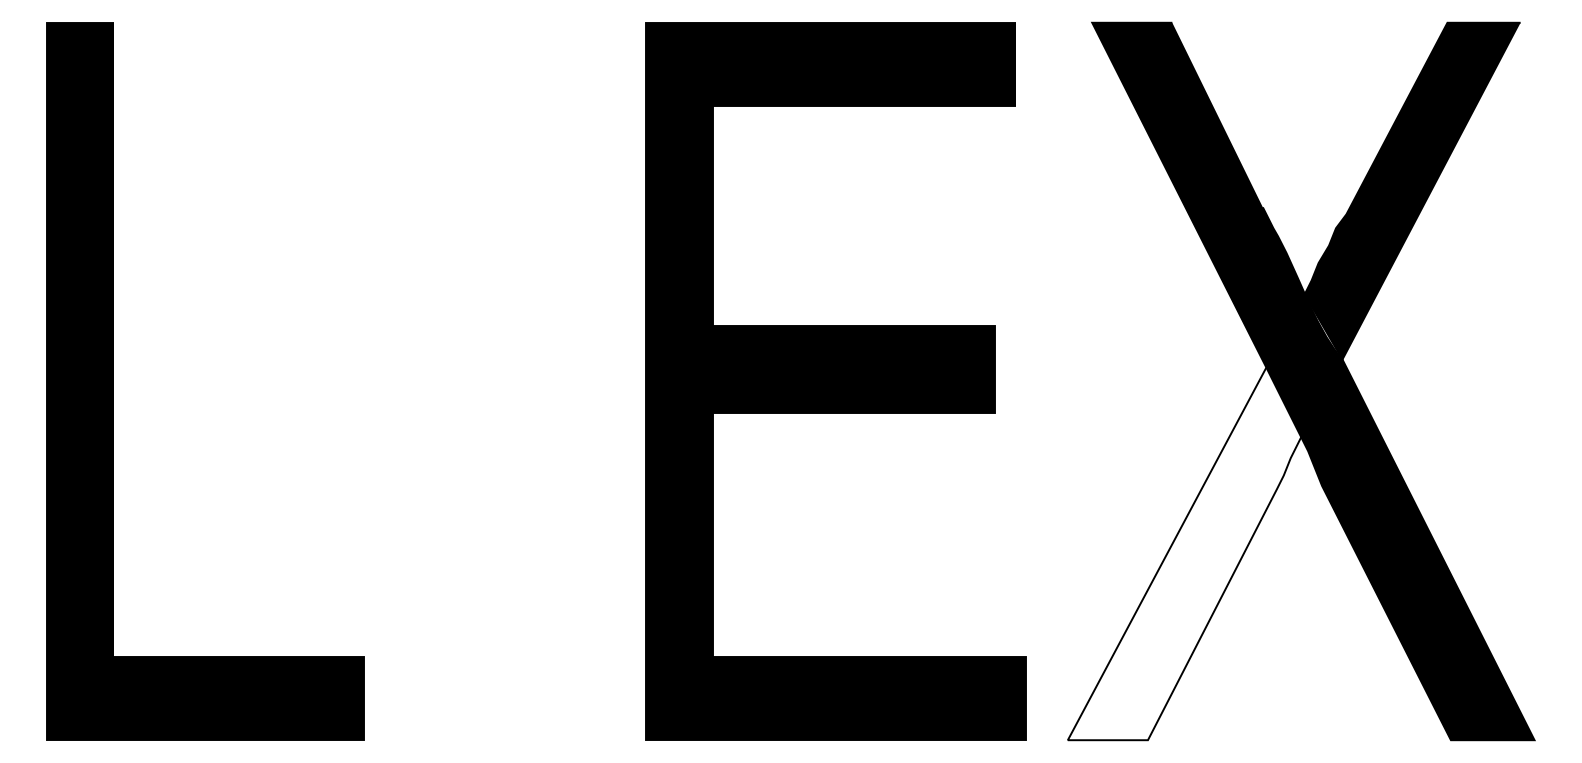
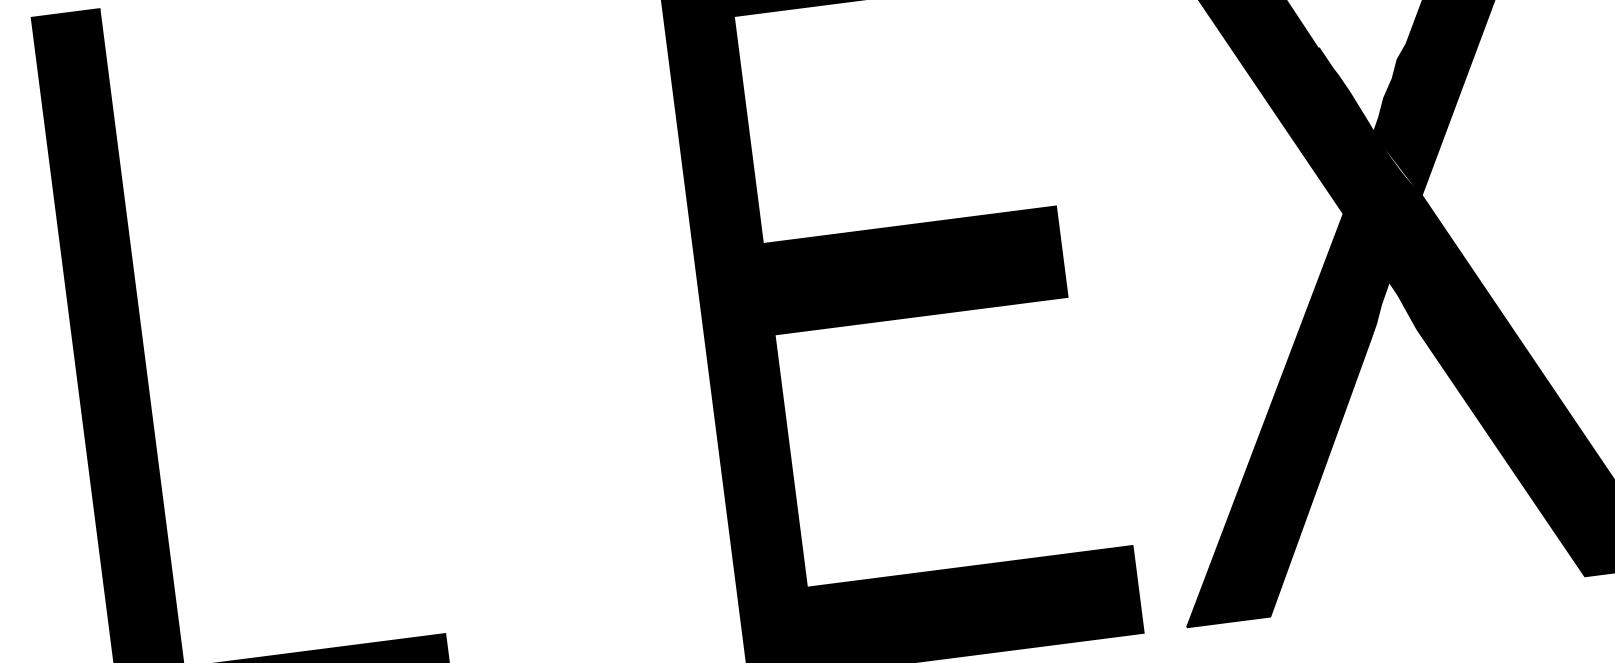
fill: (1184, 553) -> (1283, 417), added

